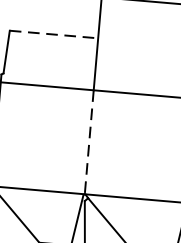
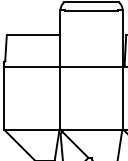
line: (53, 34) -> (33, 35), dashed -> solid
line: (89, 142) -> (60, 98), dashed -> solid

